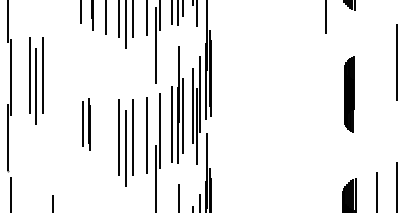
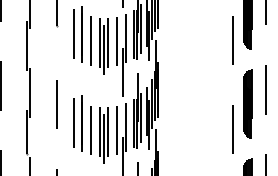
line: (376, 71) -> (265, 89), added
part: (35, 81) -> (45, 95), removed
part: (348, 93) -> (247, 103), size x1.43
line: (52, 95) -> (56, 104), added
part: (85, 124) -> (77, 123), size x1.67
line: (105, 133) -> (90, 129), added
line: (327, 133) -> (233, 129), added

